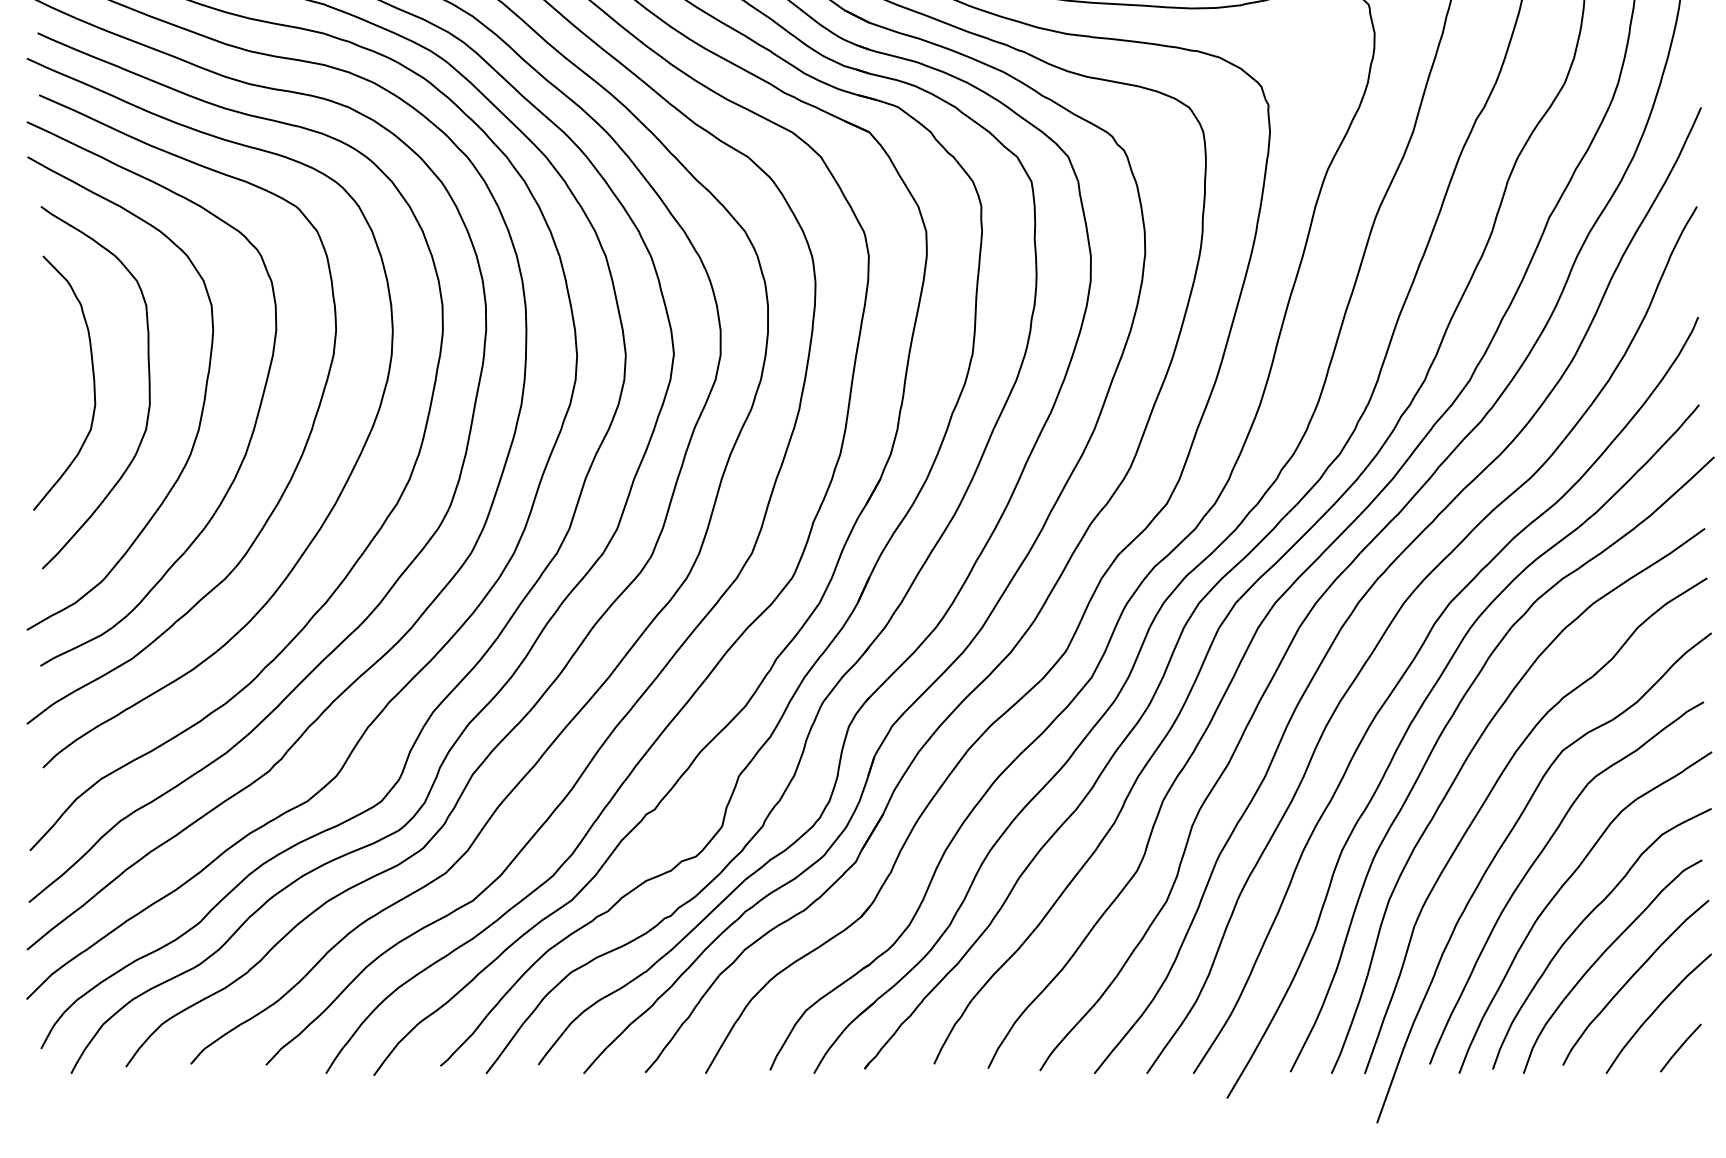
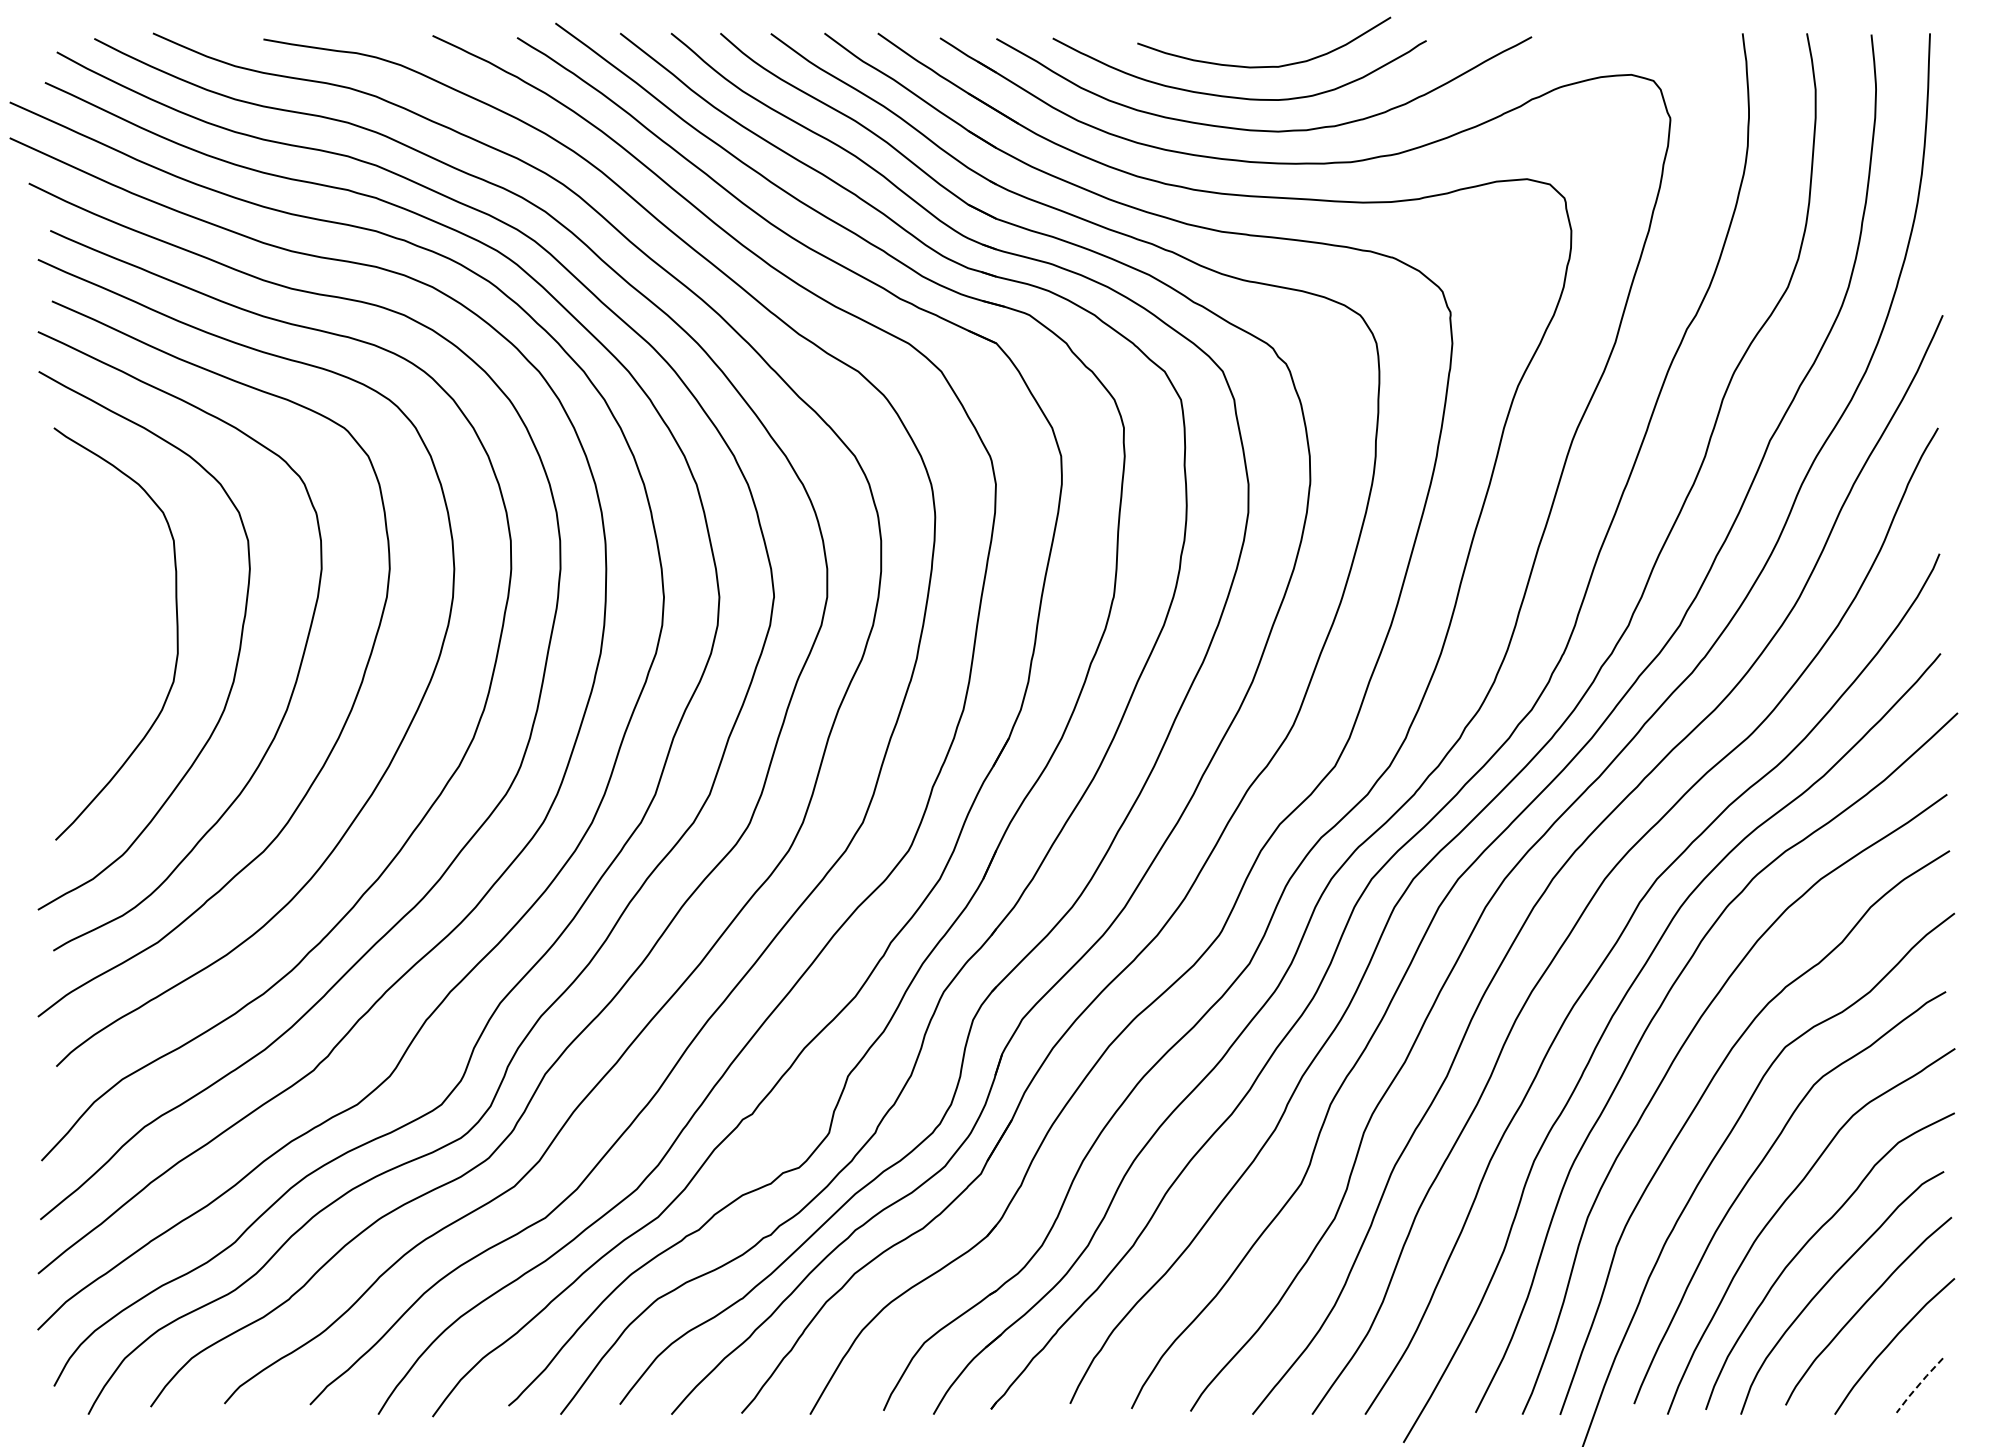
curve: (93, 383) -> (113, 629), removed
line: (1680, 1047) -> (1919, 1384), solid -> dashed

